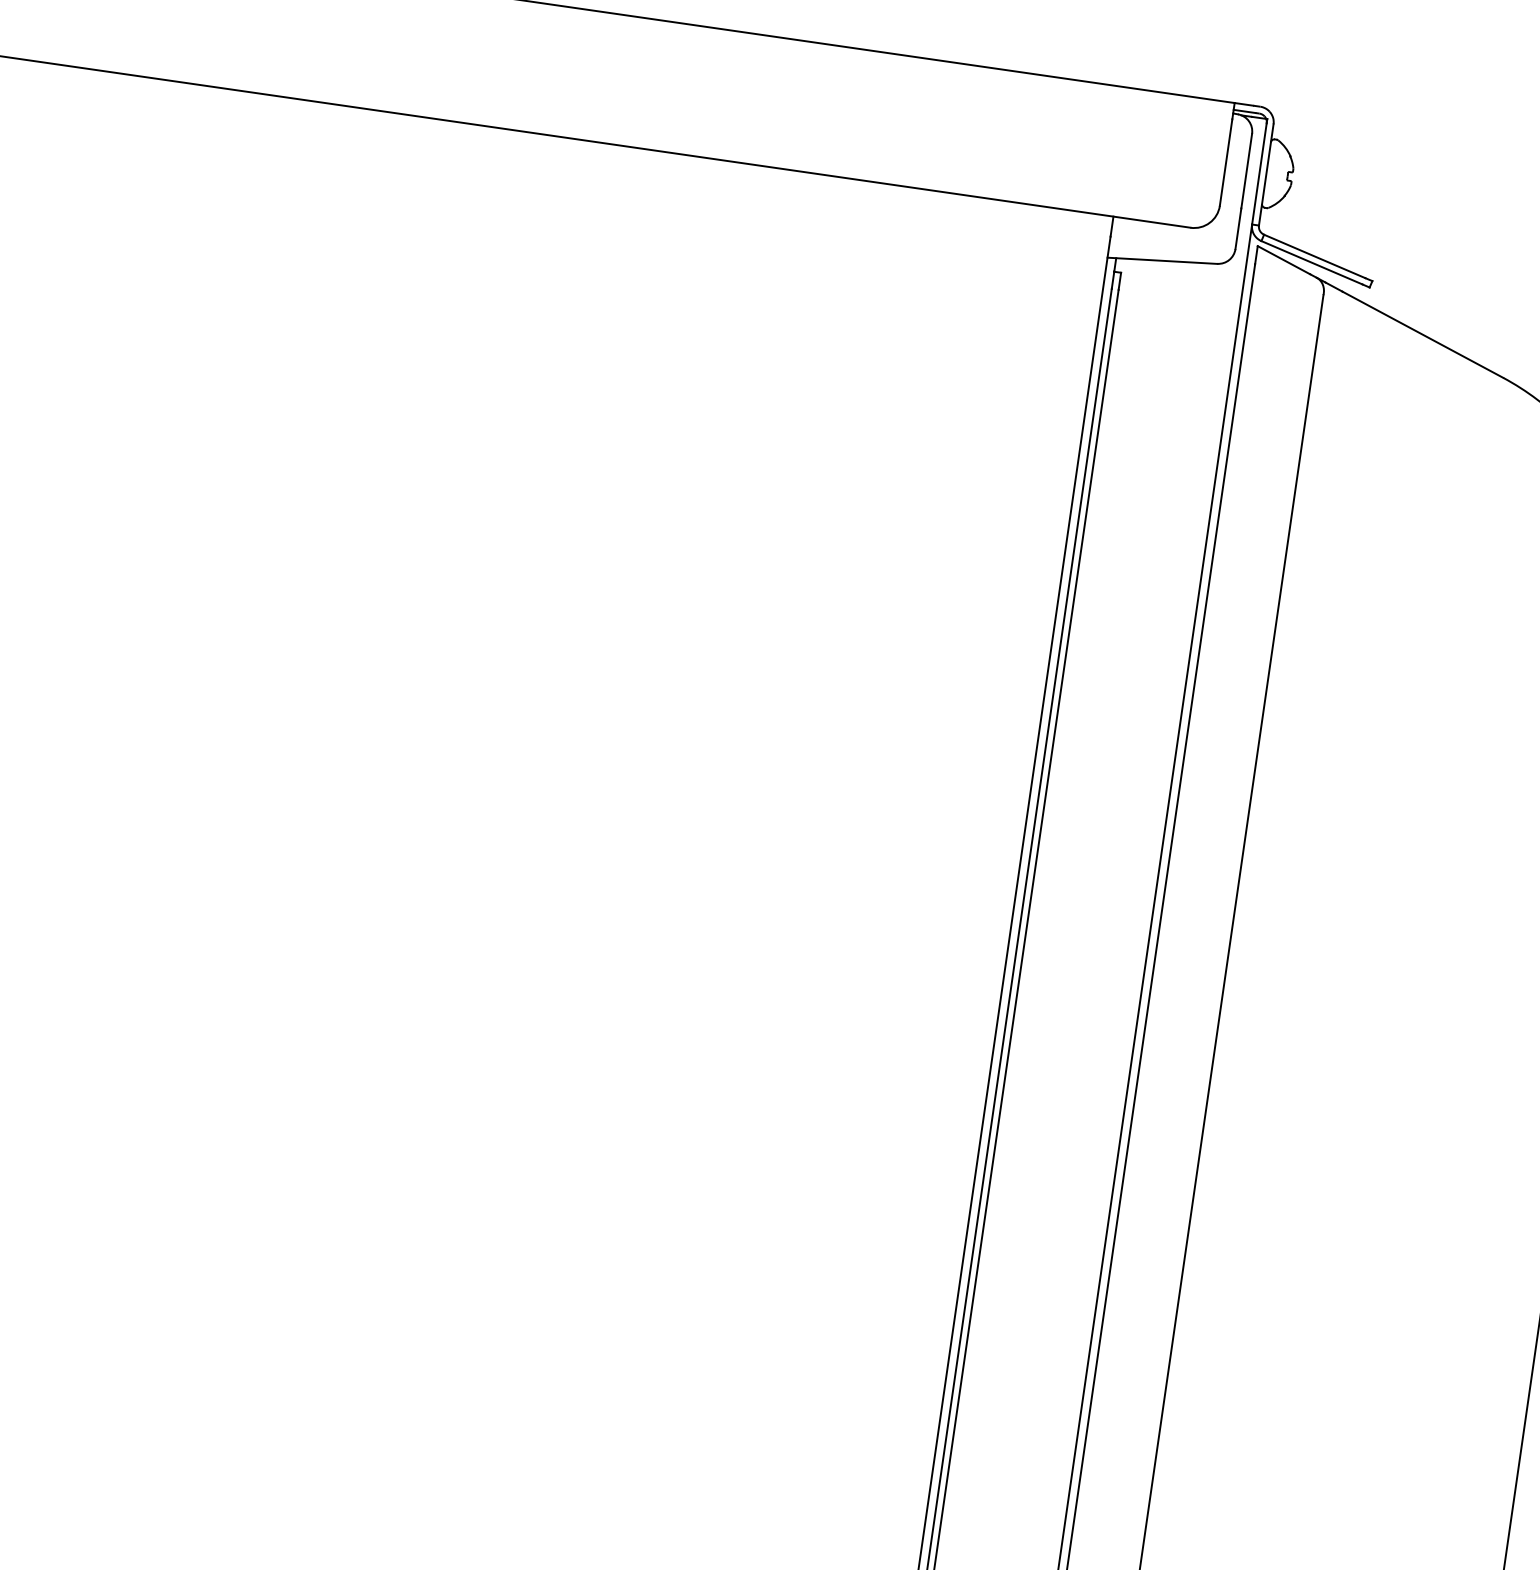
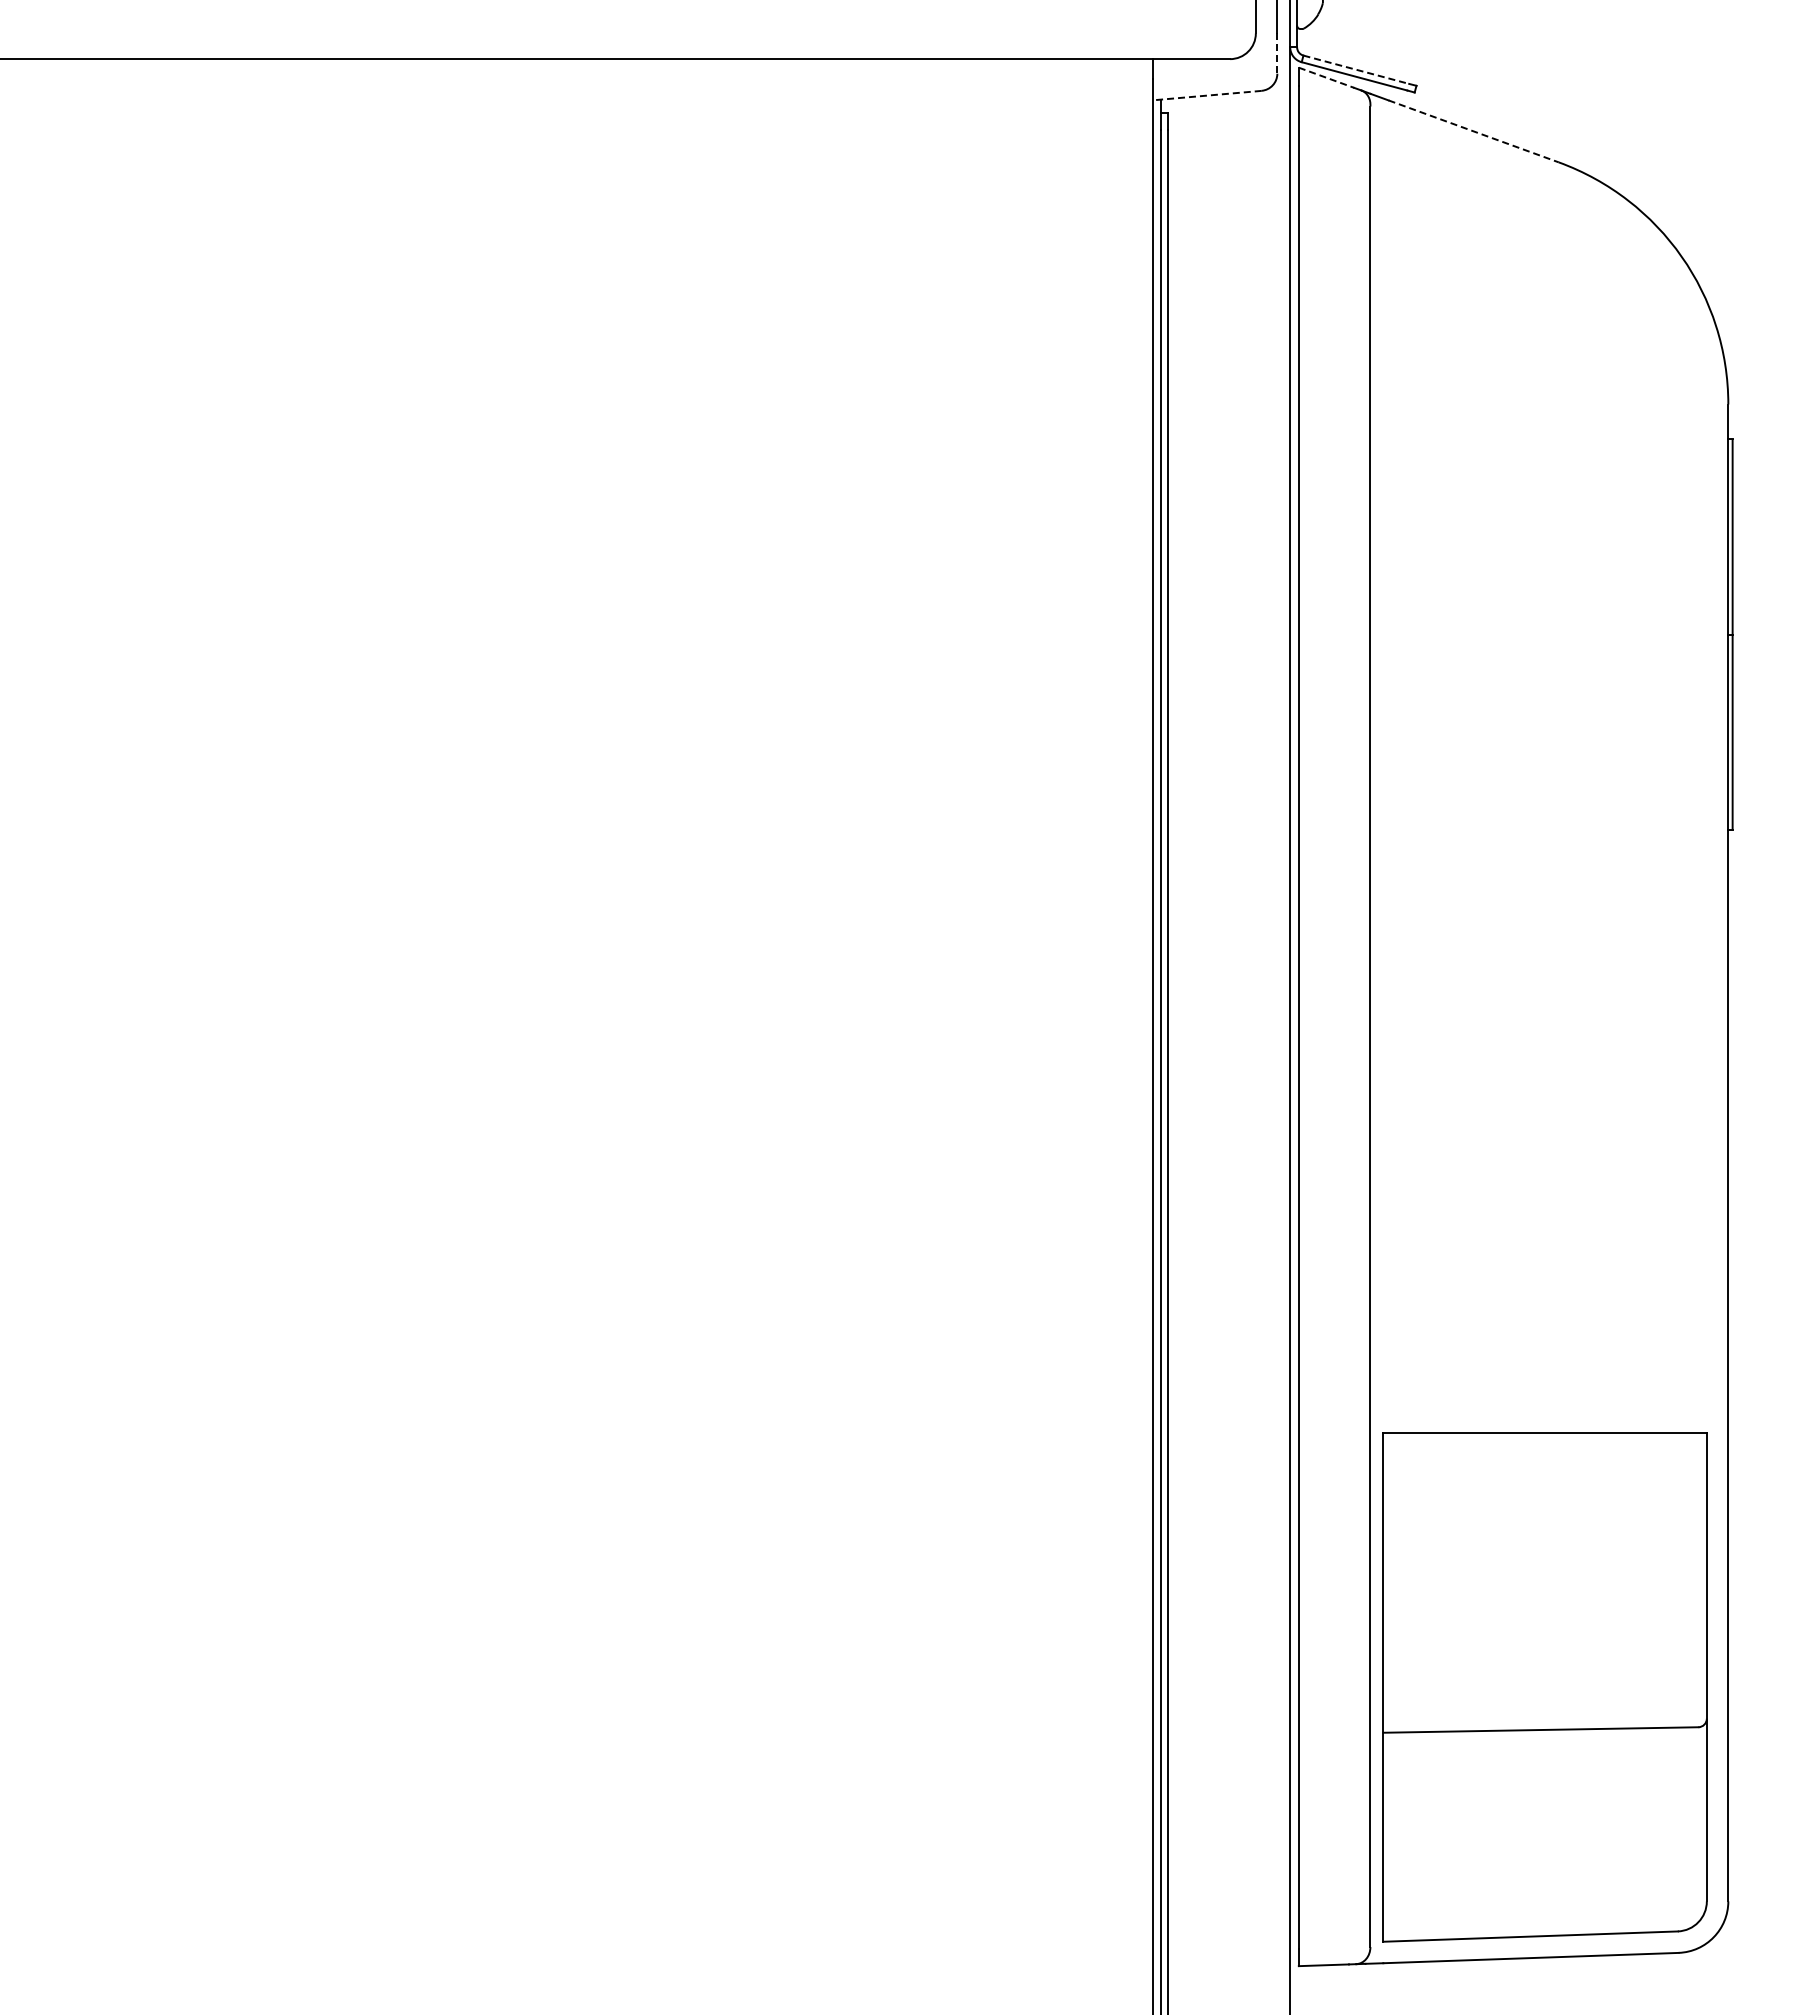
line: (1238, 228) -> (1277, 53), solid -> dashed
line: (1314, 256) -> (1356, 69), solid -> dashed
line: (1283, 259) -> (1326, 77), solid -> dashed
line: (1162, 260) -> (1207, 95), solid -> dashed
line: (1422, 334) -> (1473, 131), solid -> dashed

